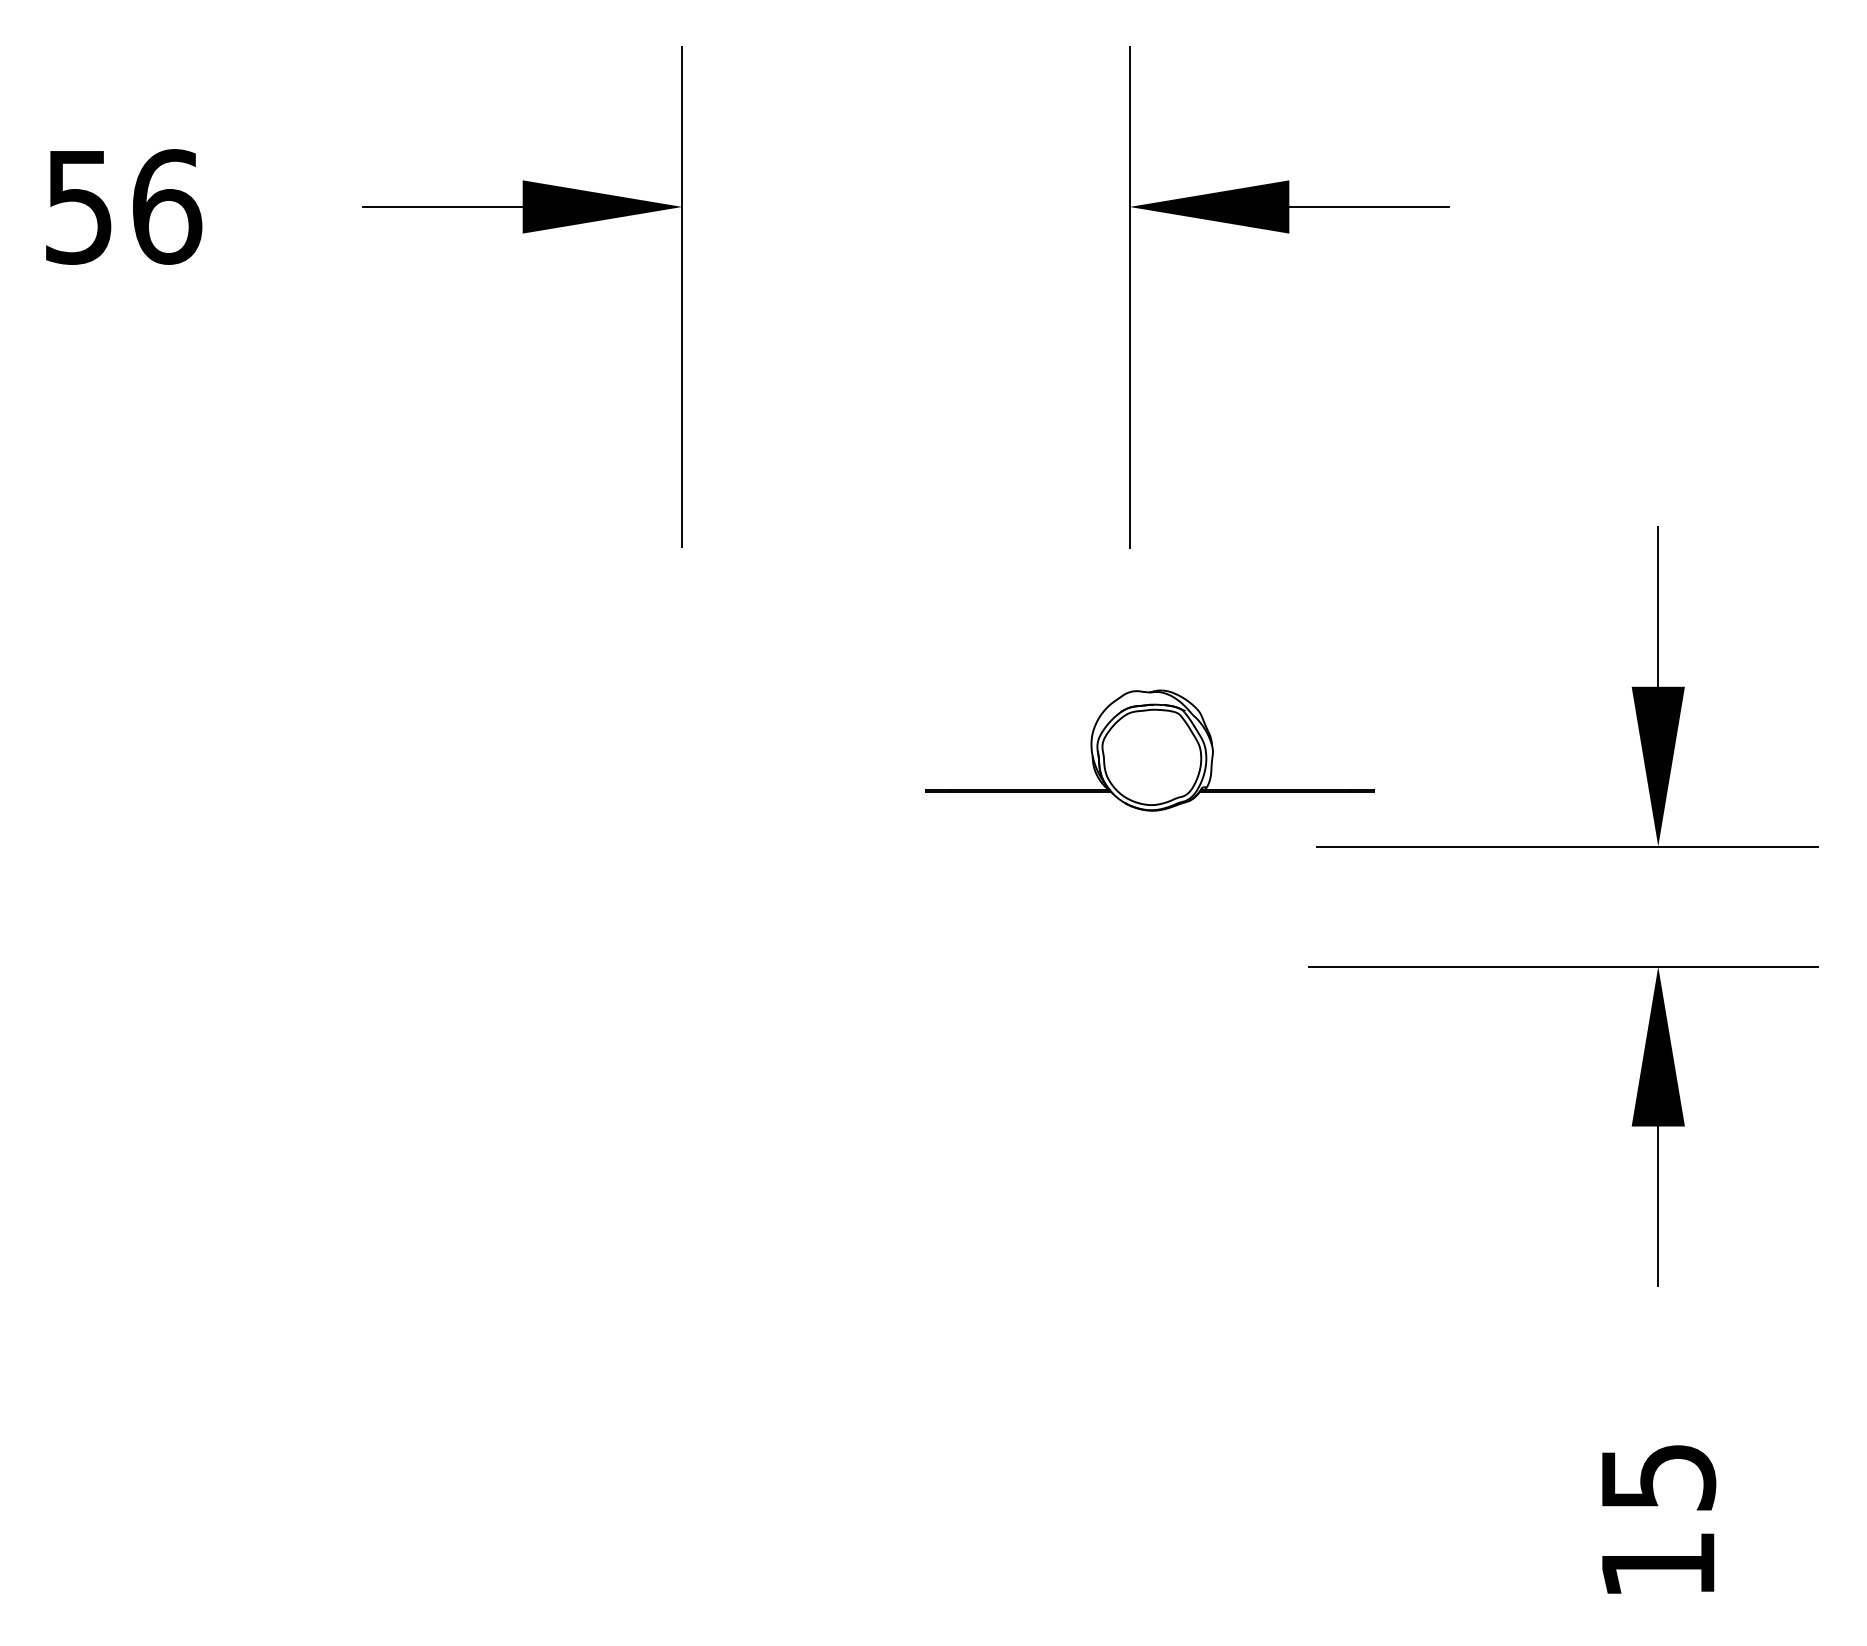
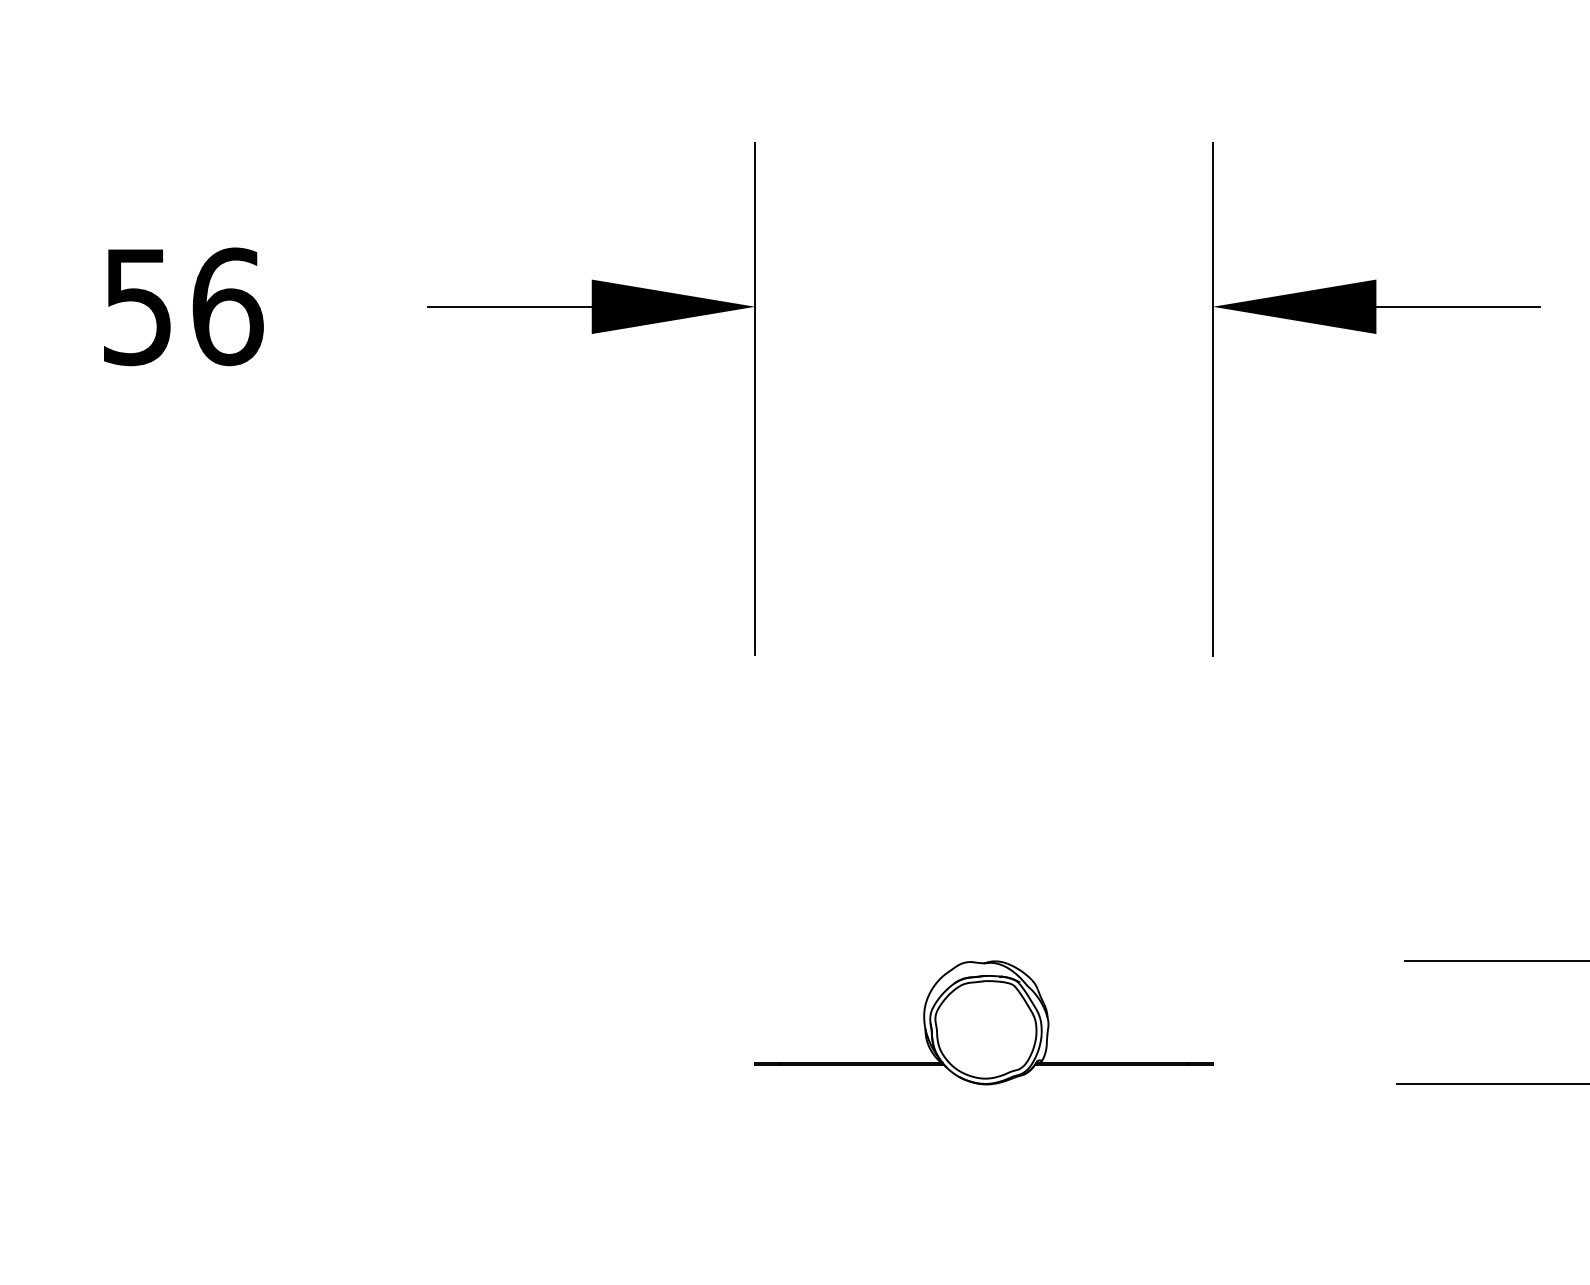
part: (1149, 750) -> (983, 1022), moved

